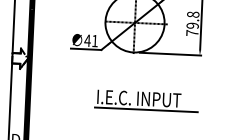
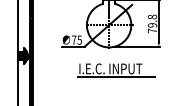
text: (90, 39) -> (76, 39), 41 -> 75
fill: (20, 58) -> (24, 55), added
part: (146, 101) -> (116, 70), moved

